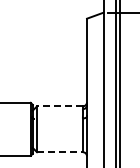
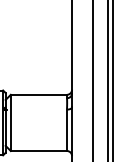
line: (59, 106) -> (38, 94), dashed -> solid
line: (59, 152) -> (38, 151), dashed -> solid

